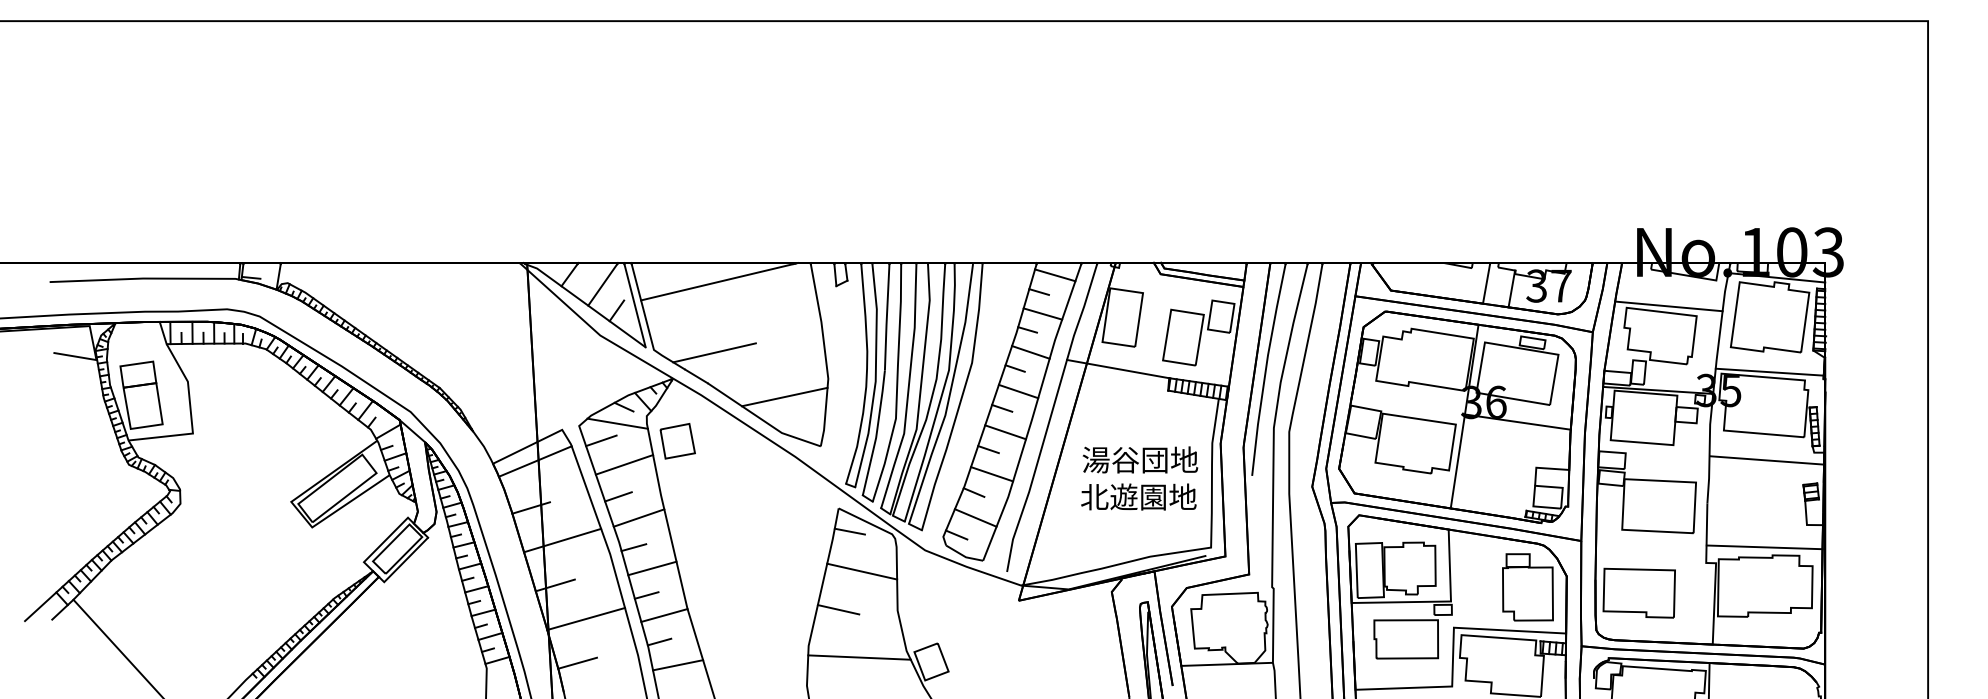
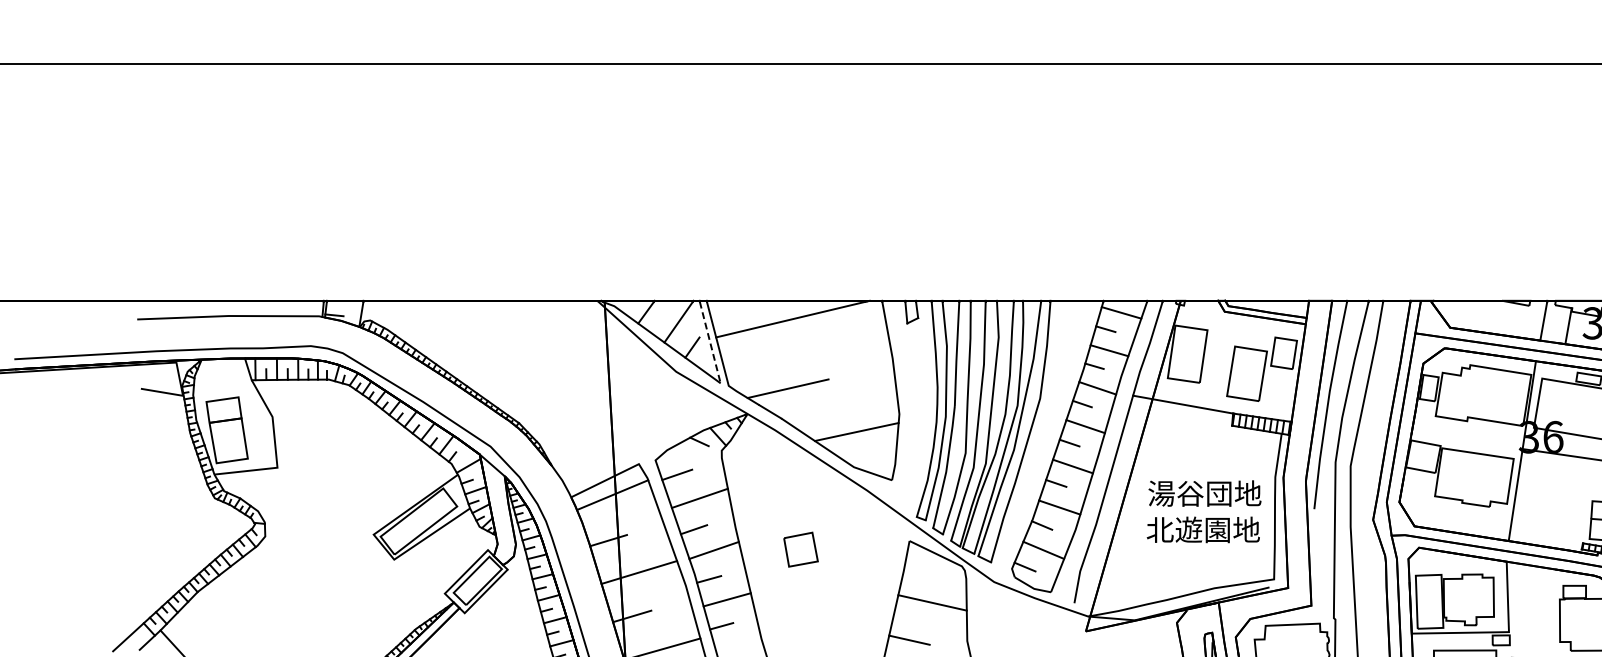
line: (635, 305) -> (710, 342), solid -> dashed
line: (617, 423) -> (693, 457), removed
part: (677, 441) -> (800, 549), moved
line: (849, 531) -> (920, 563), removed
line: (664, 615) -> (739, 645), removed

